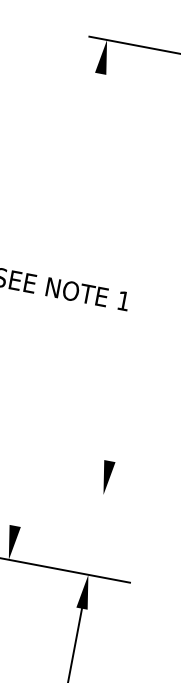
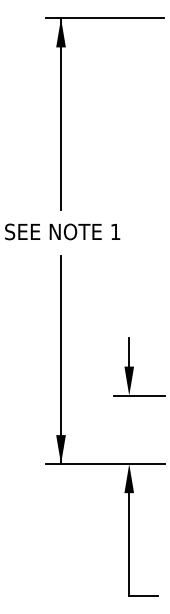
line: (86, 151) -> (61, 113), added
line: (32, 439) -> (61, 360), added
line: (113, 443) -> (129, 351), added
line: (115, 497) -> (139, 395), added

